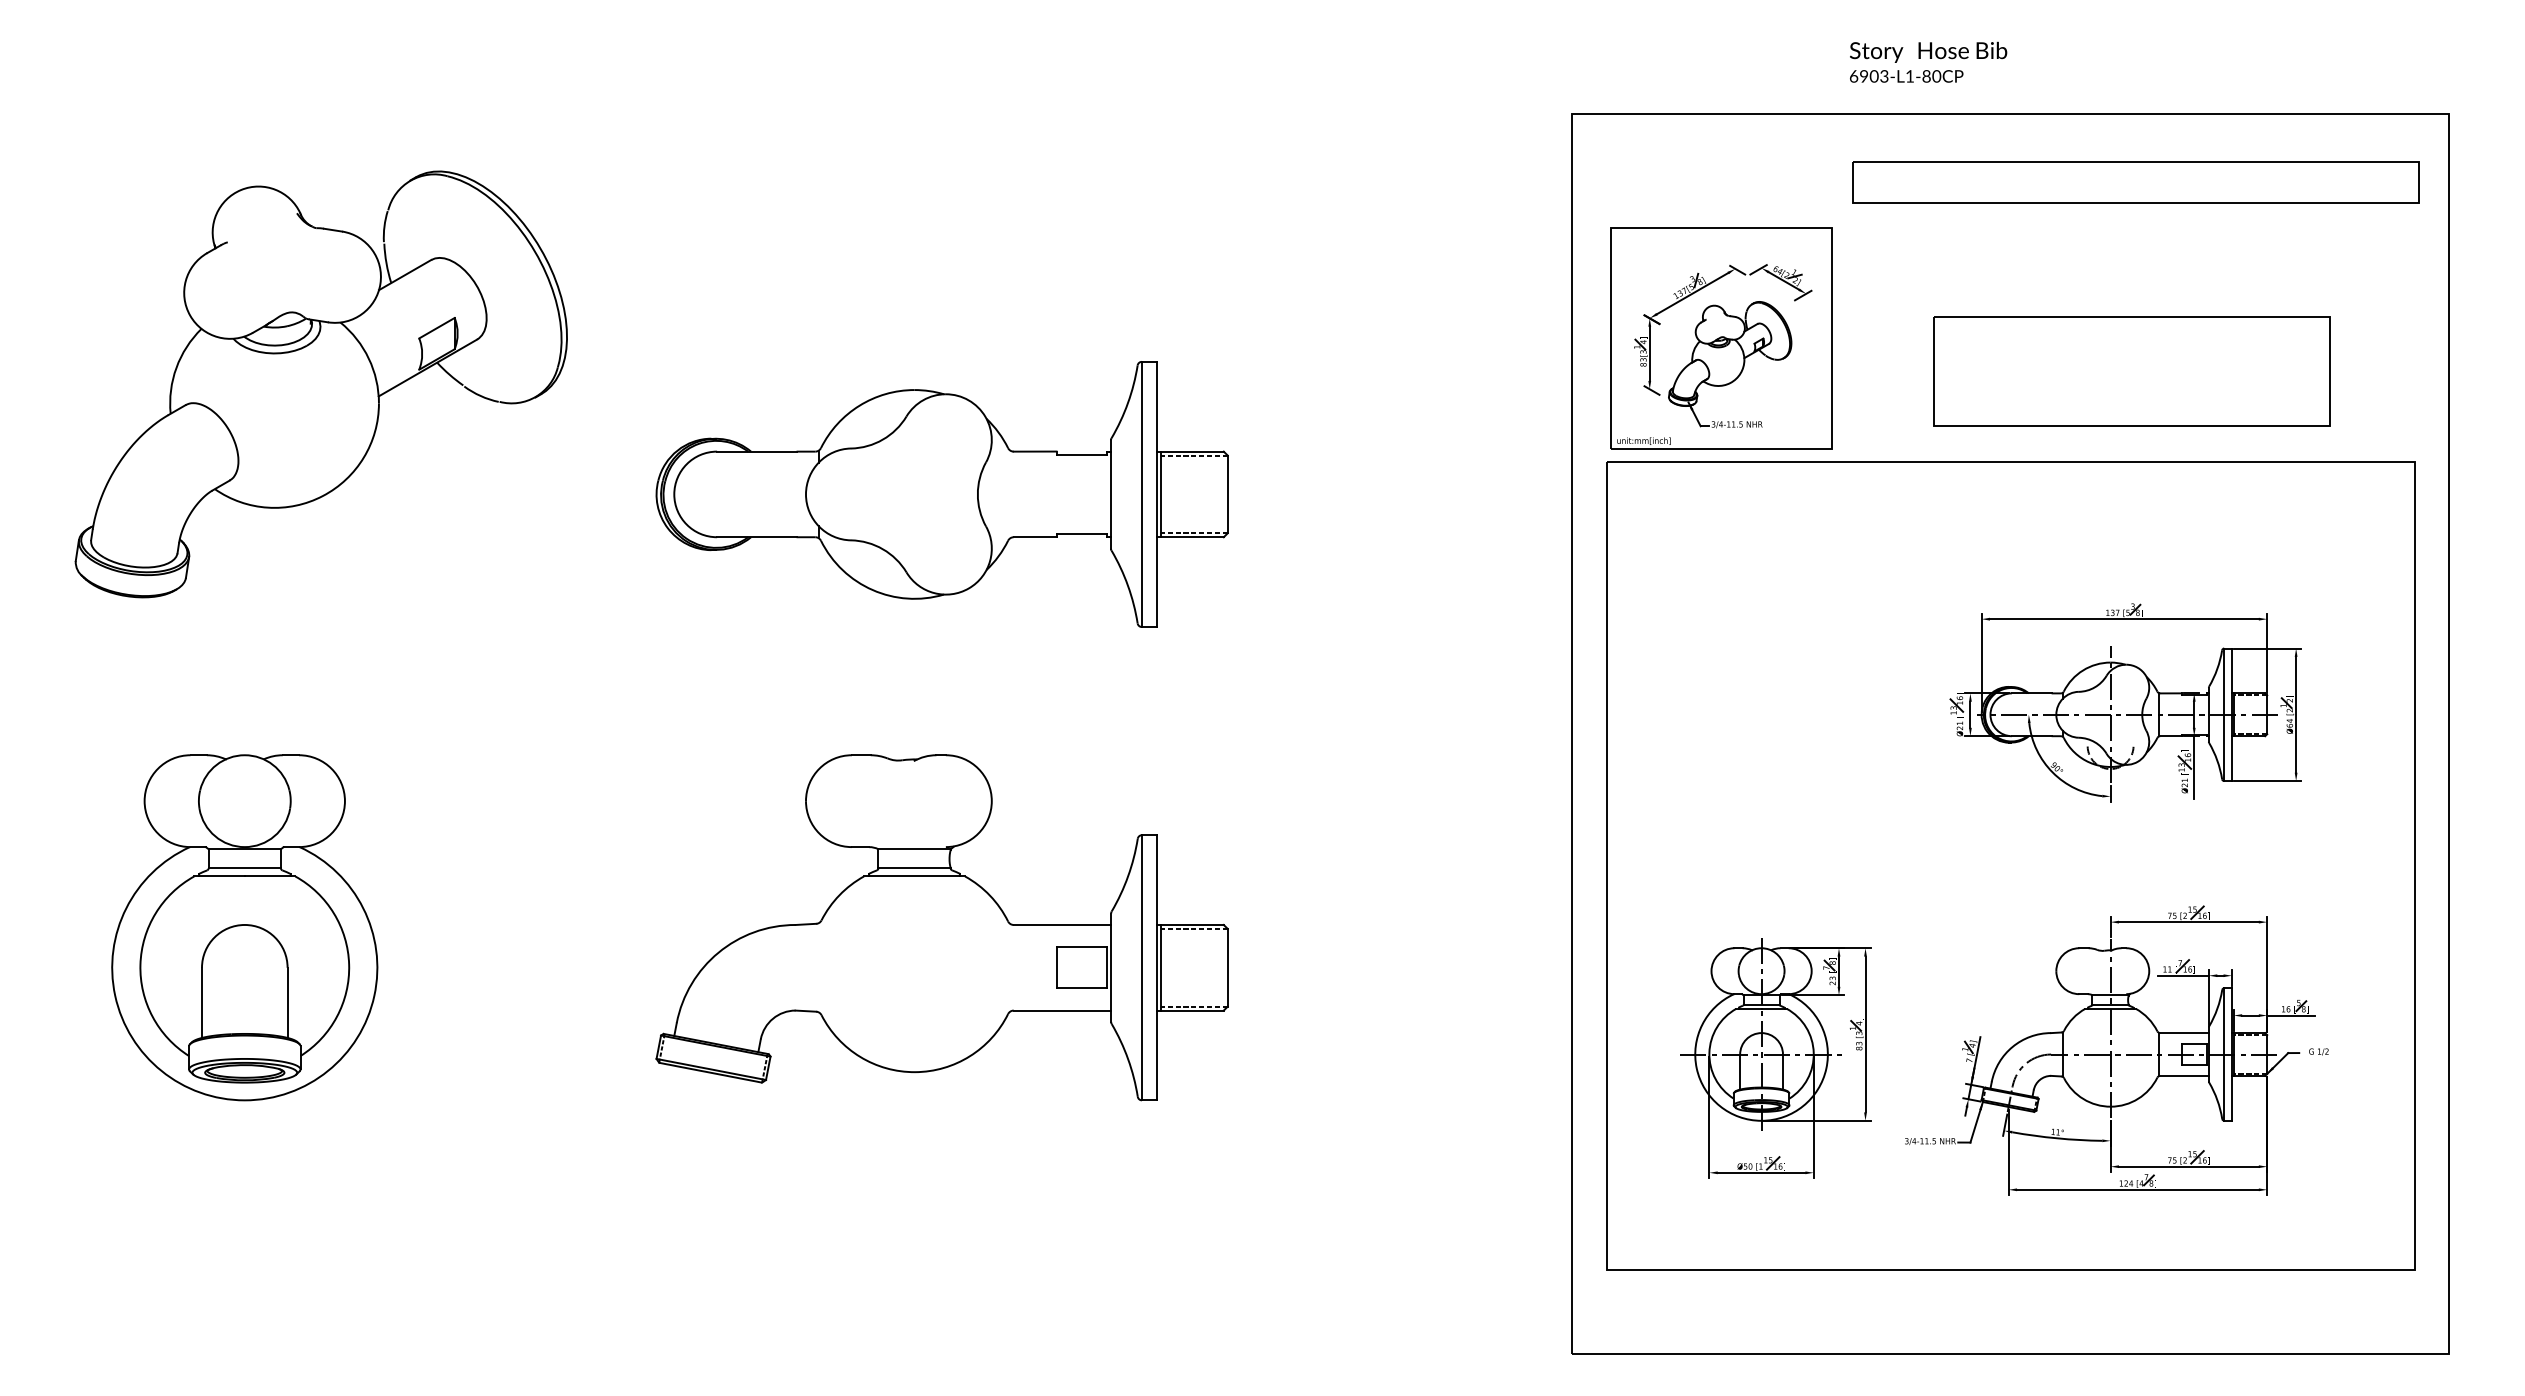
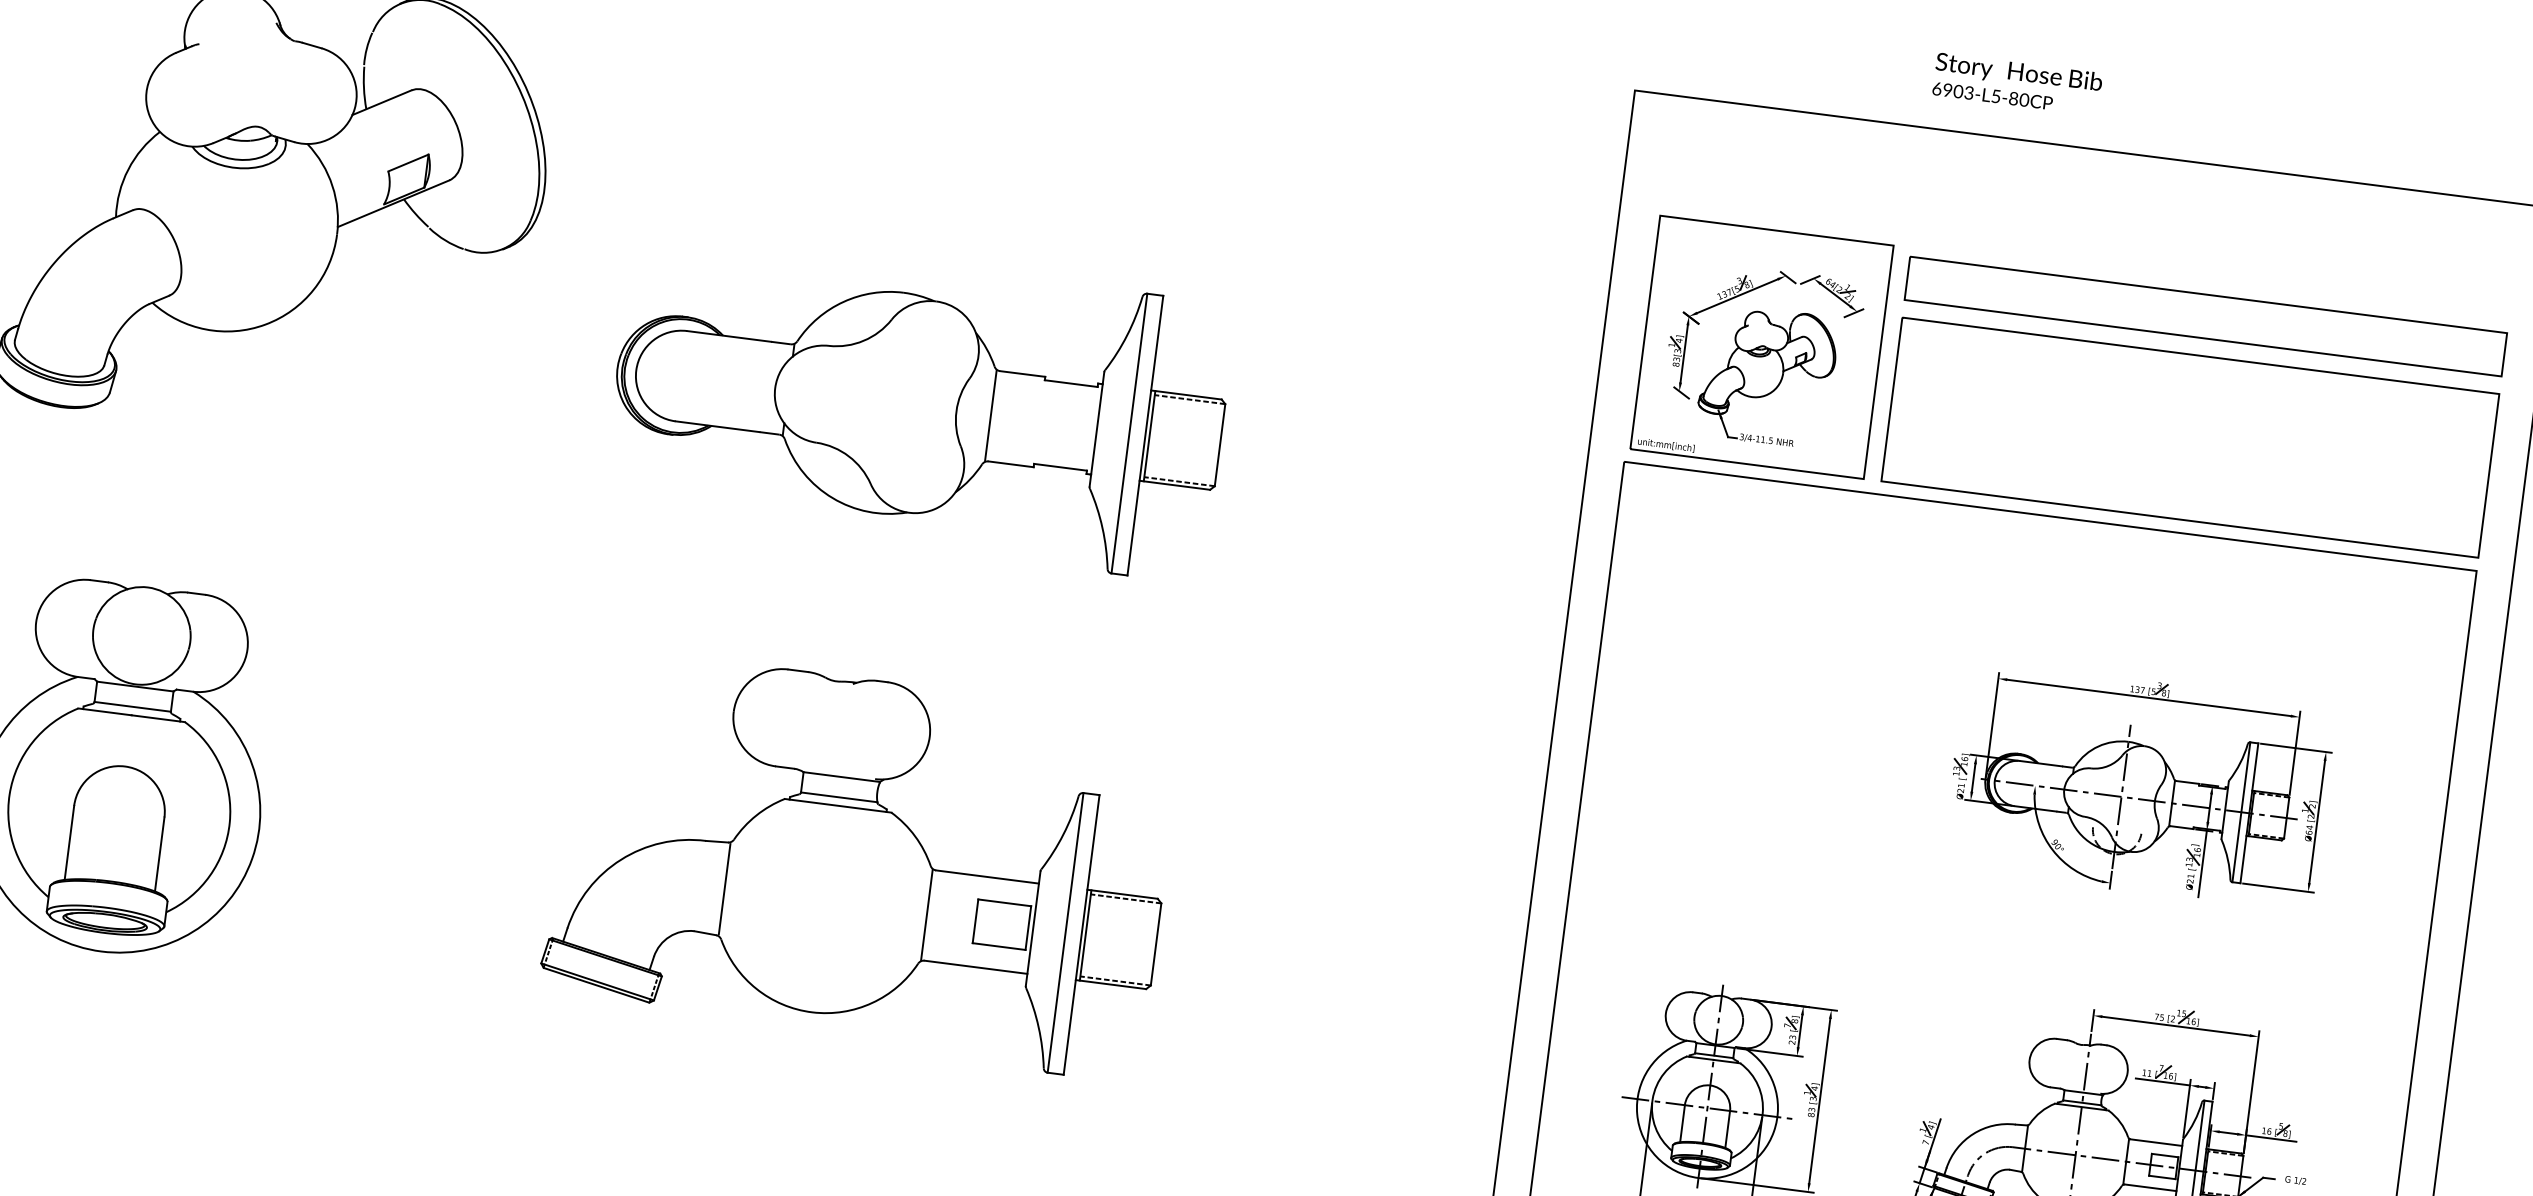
text: (1909, 76) -> (1995, 96), 6903-L1-80CP -> 6903-L5-80CP
part: (2135, 182) -> (2205, 316), moved
part: (2131, 371) -> (2189, 437), size x1.43
line: (1010, 494) -> (990, 415), added
line: (818, 967) -> (724, 888), added
line: (1010, 967) -> (927, 914), added

